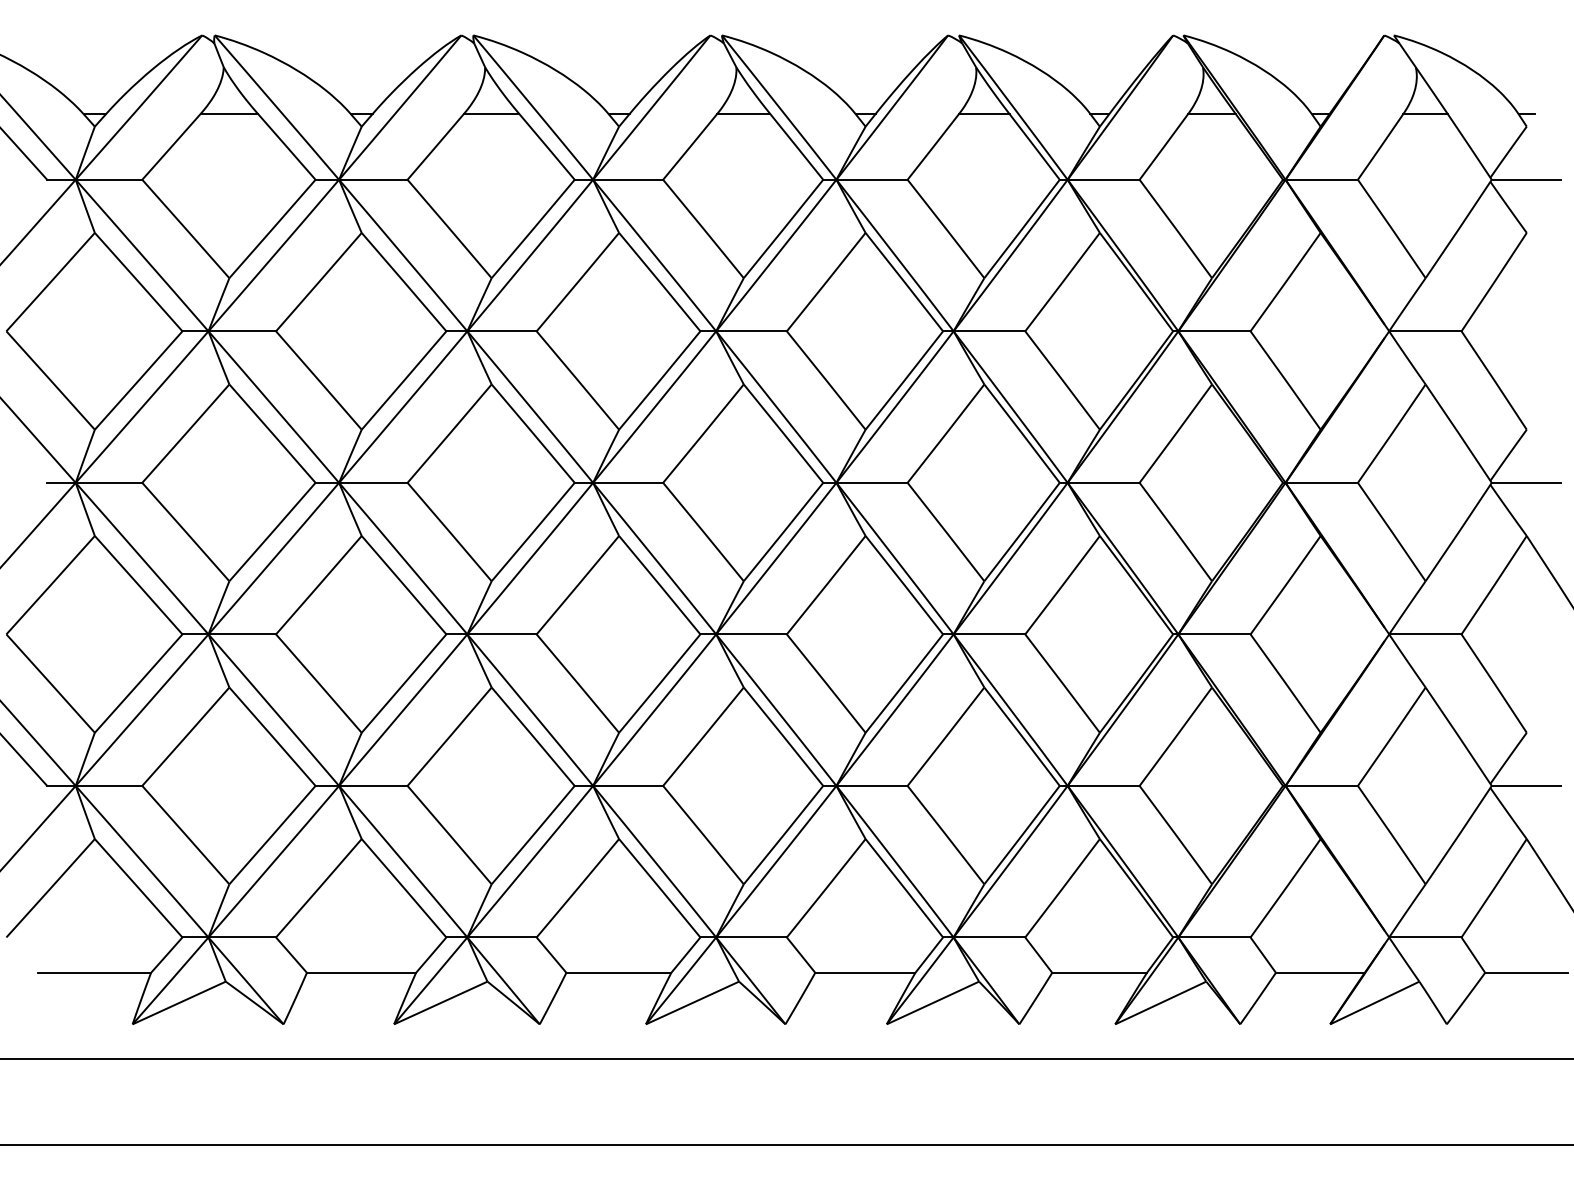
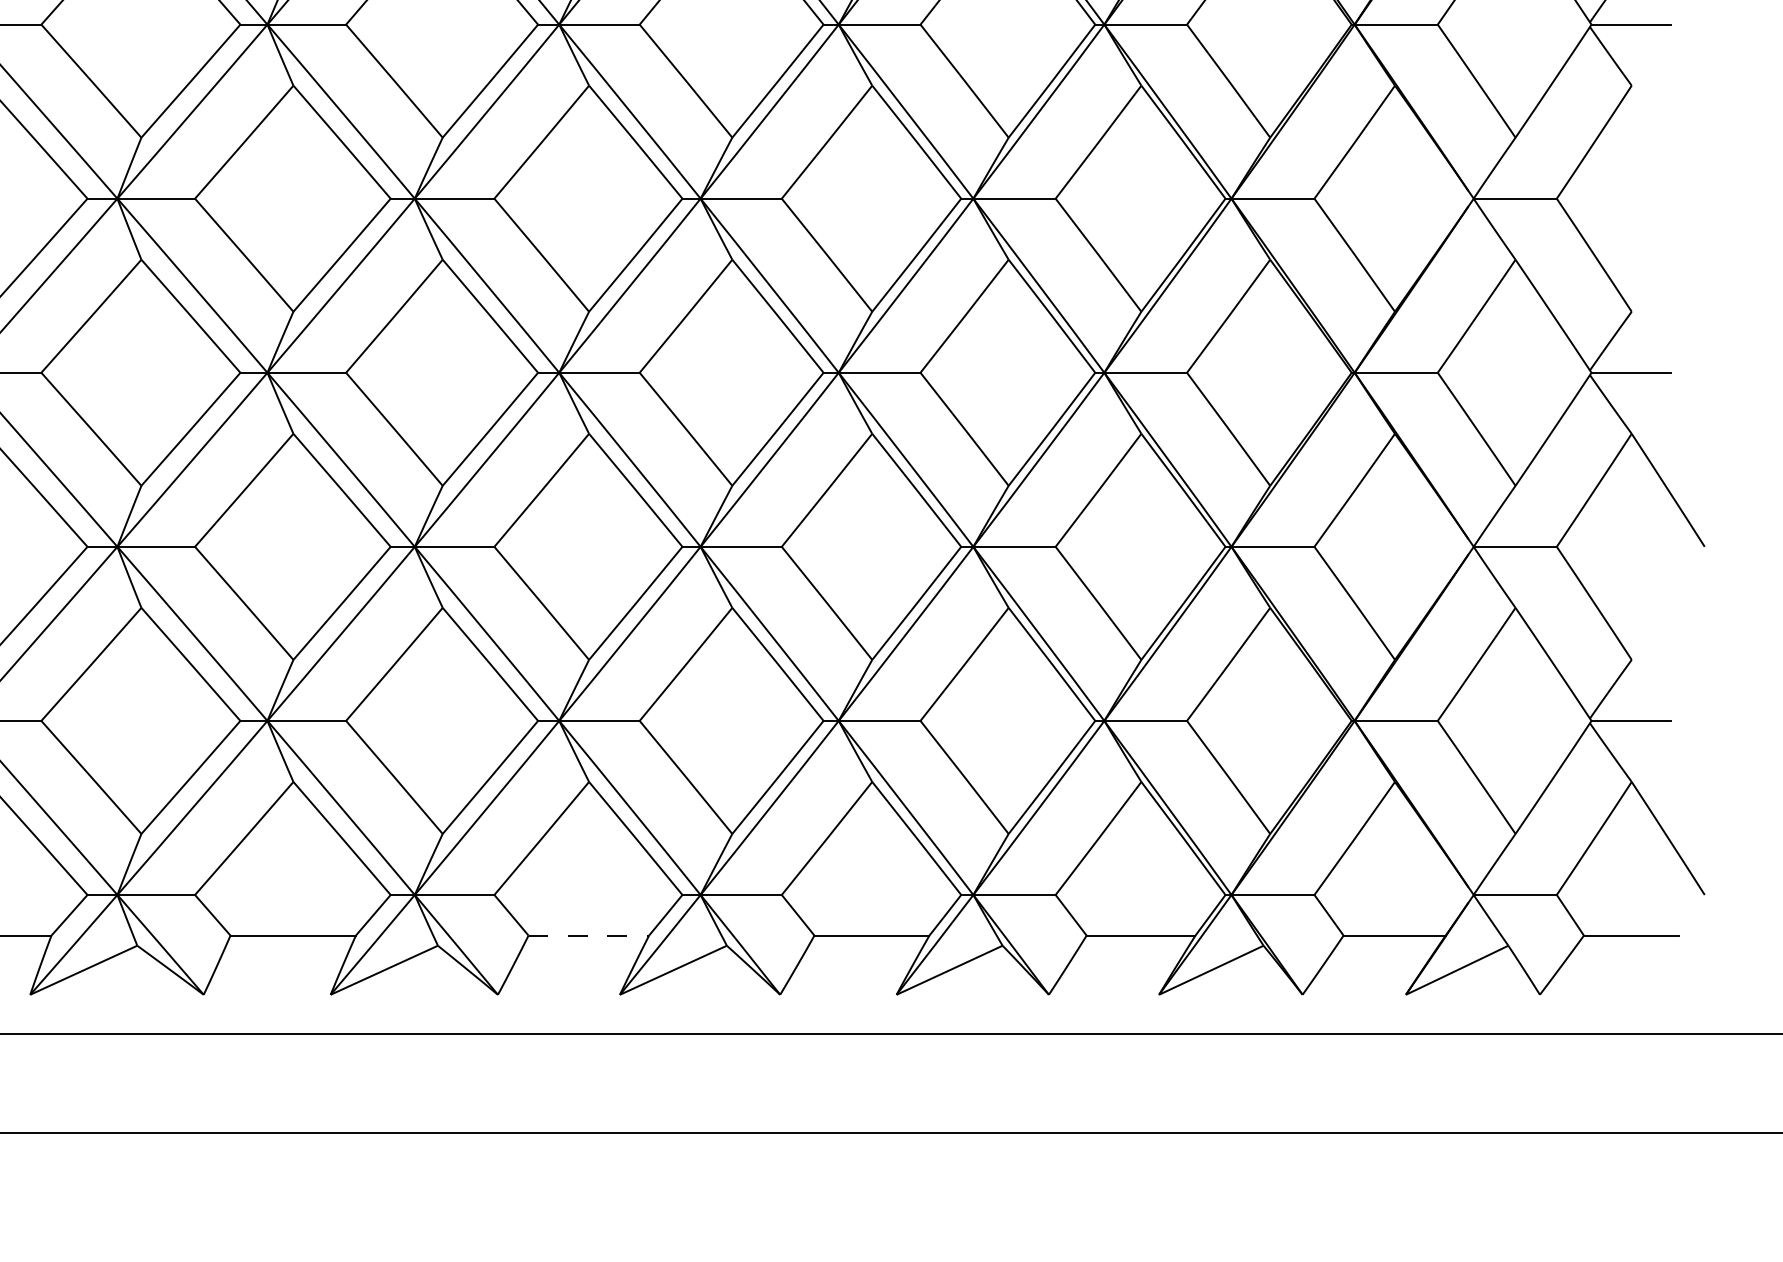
line: (619, 972) -> (589, 935), solid -> dashed

